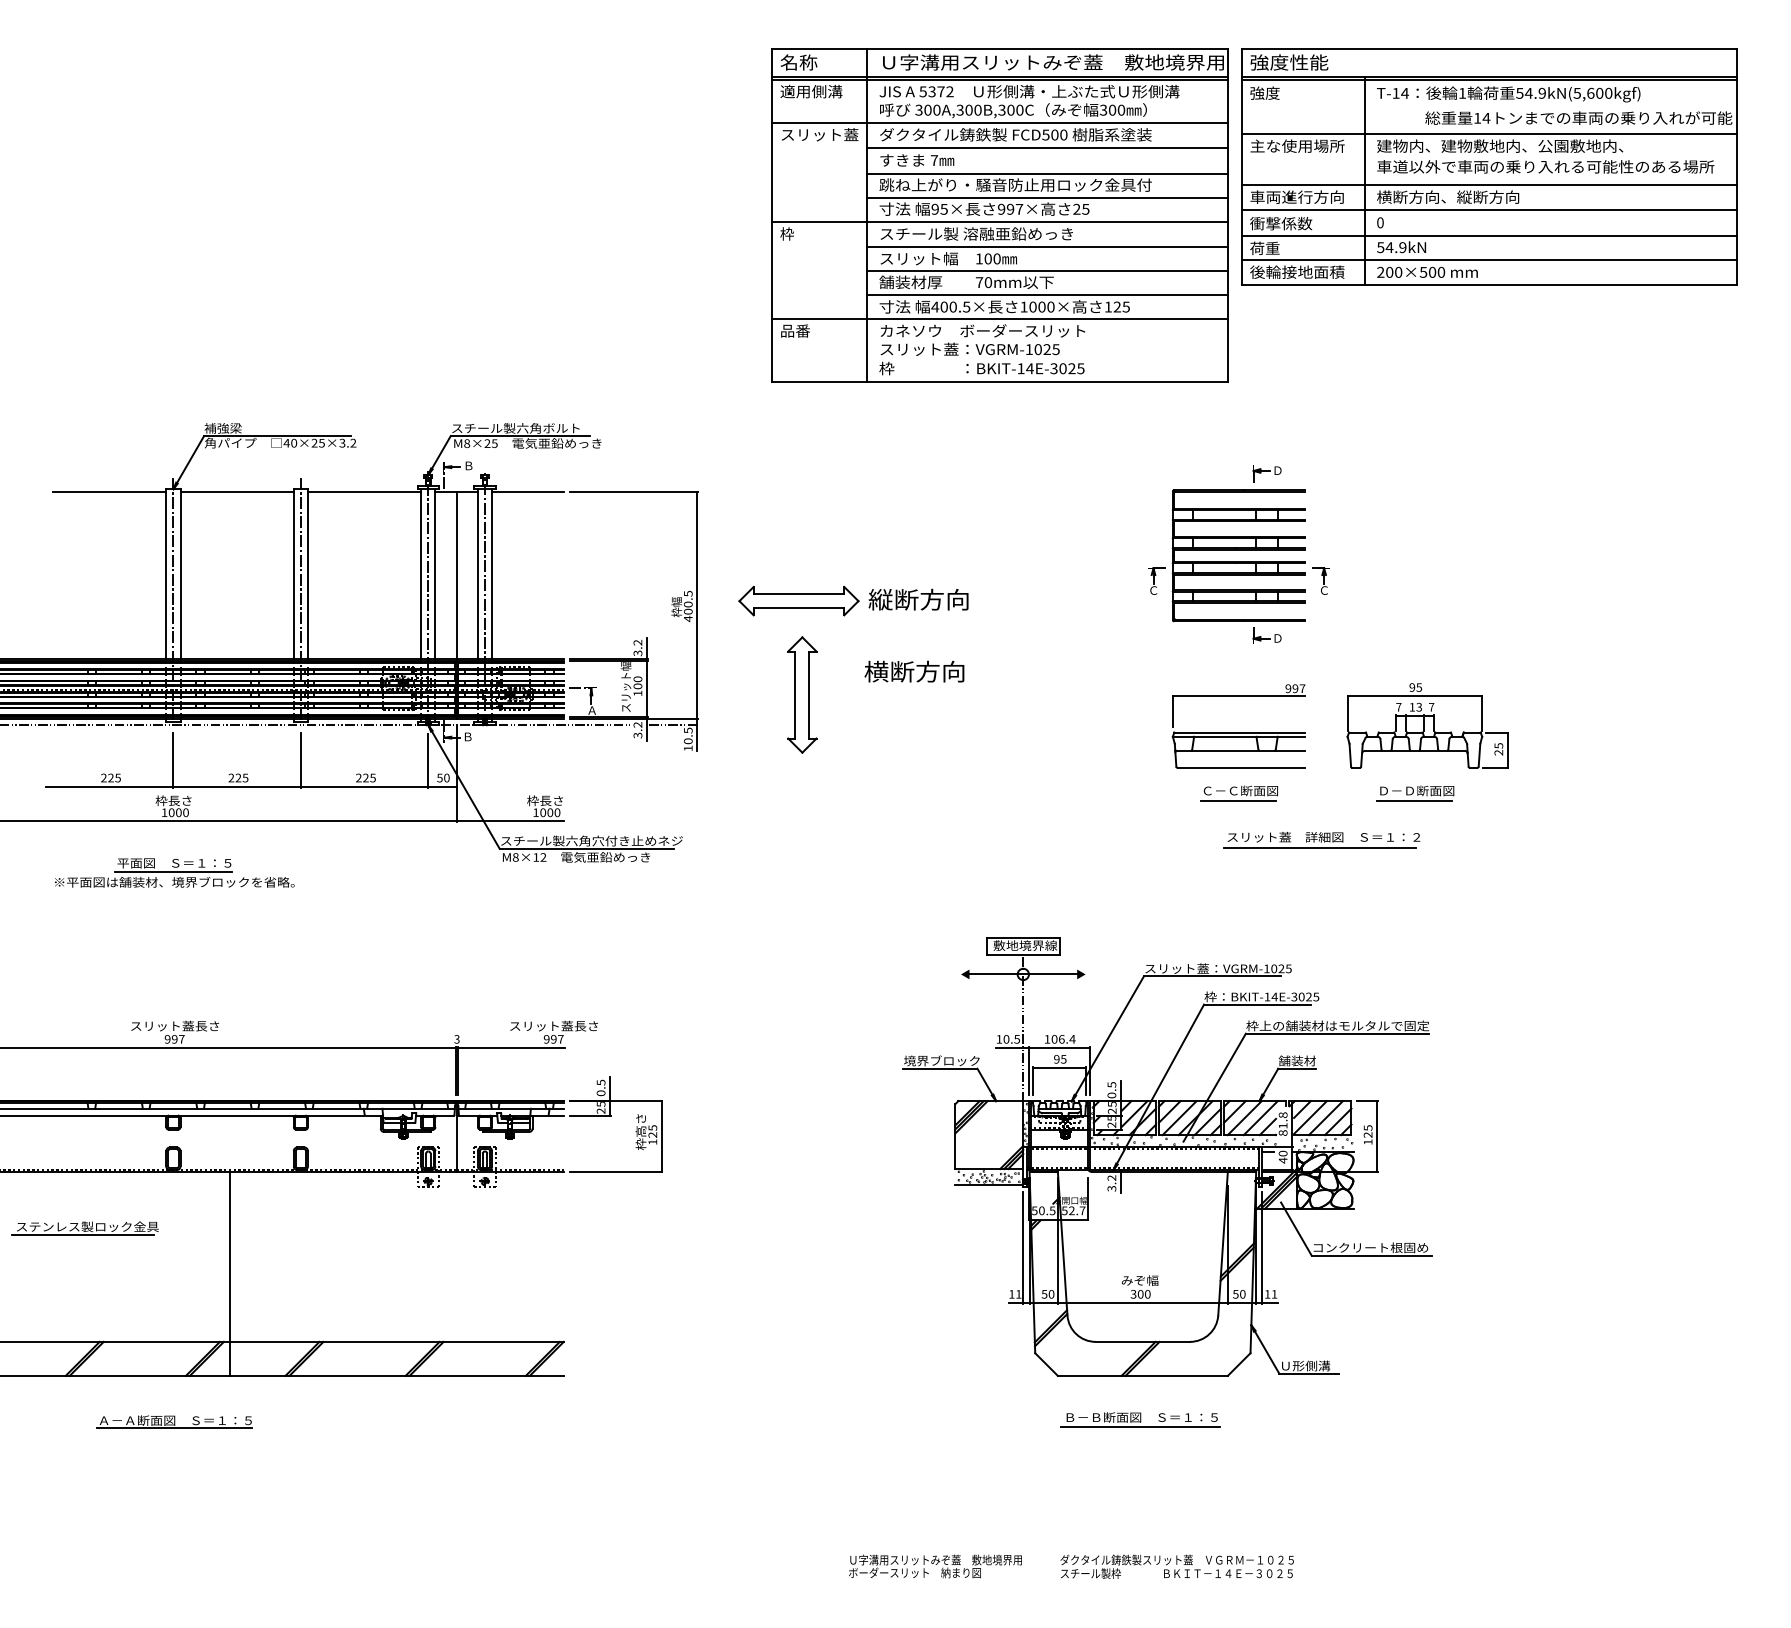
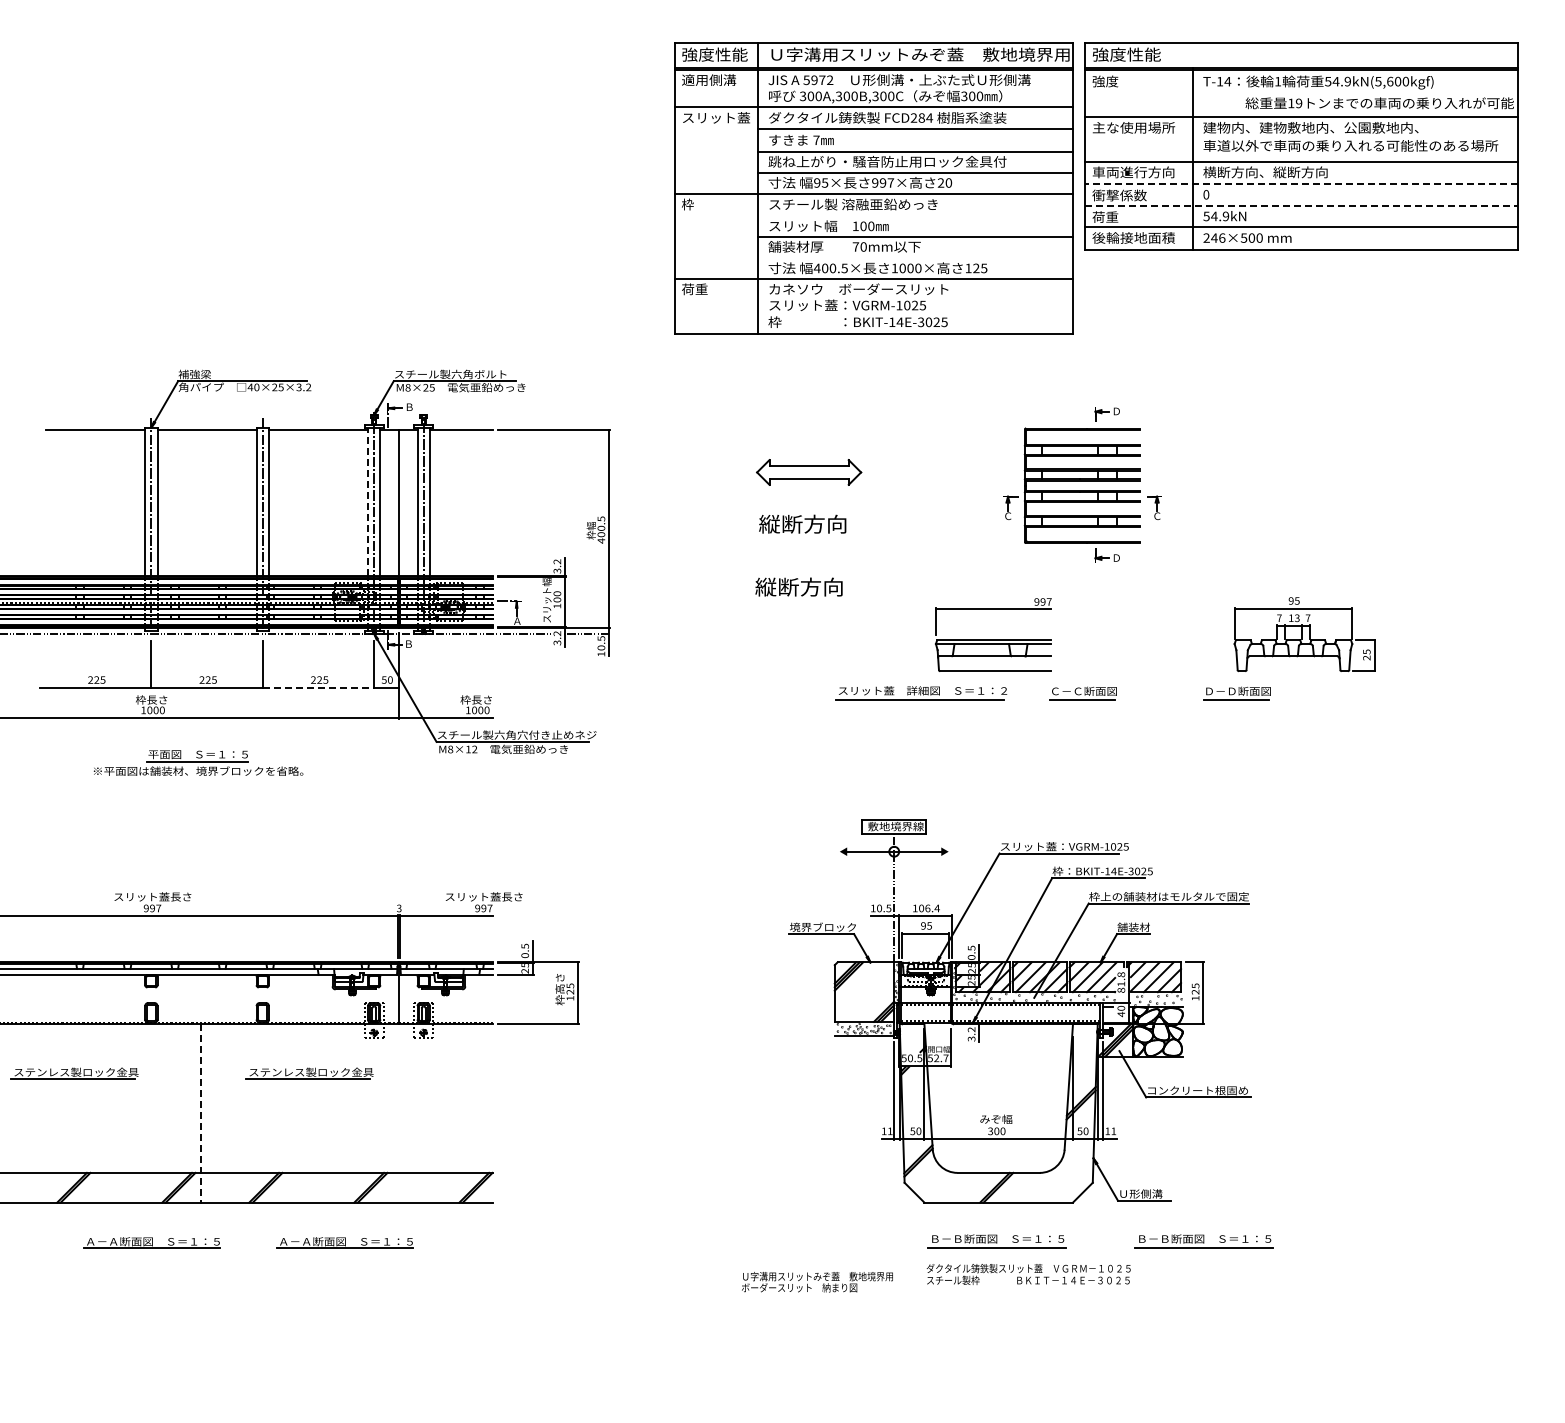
text: (817, 62) -> (714, 54), 名称 -> 強度性能
text: (932, 90) -> (814, 79), 5372 -> 5972
text: (1485, 118) -> (1298, 103), 14 -> 19
text: (1054, 134) -> (921, 117), FCD500 -> FCD284
text: (1085, 208) -> (948, 182), 25 -> 20
line: (1489, 209) -> (1301, 183), solid -> dashed
line: (1490, 236) -> (1302, 206), solid -> dashed
line: (1047, 247) -> (915, 216), removed
text: (1394, 271) -> (1218, 237), 200×500 -> 246×500
line: (1047, 295) -> (915, 258), removed
text: (794, 331) -> (694, 289), 品番 -> 荷重
line: (421, 573) -> (368, 501), solid -> dashed
part: (799, 601) -> (809, 472), moved
text: (876, 670) -> (765, 586), 横断方向 -> 縦断方向
part: (801, 695) -> (700, 607), removed
part: (1238, 725) -> (993, 634), moved
part: (1427, 725) -> (1304, 634), moved
line: (364, 786) -> (318, 687), solid -> dashed
part: (1322, 840) -> (921, 693), moved
part: (174, 872) -> (198, 762), moved
part: (354, 1228) -> (309, 1073), added
line: (229, 1273) -> (200, 1113), solid -> dashed
part: (1377, 1420) -> (1203, 1241), added
part: (394, 1421) -> (344, 1242), added
text: (935, 1566) -> (817, 1282), moved
text: (1176, 1566) -> (1028, 1274), moved

